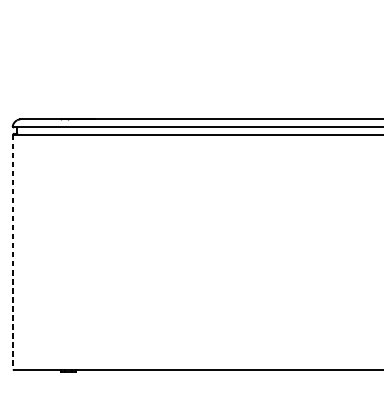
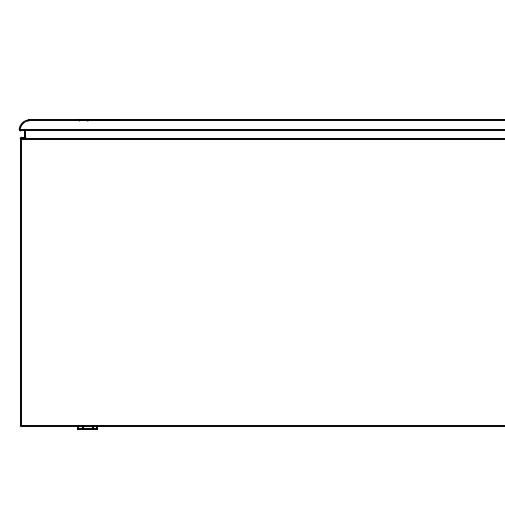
line: (13, 252) -> (20, 282), dashed -> solid

